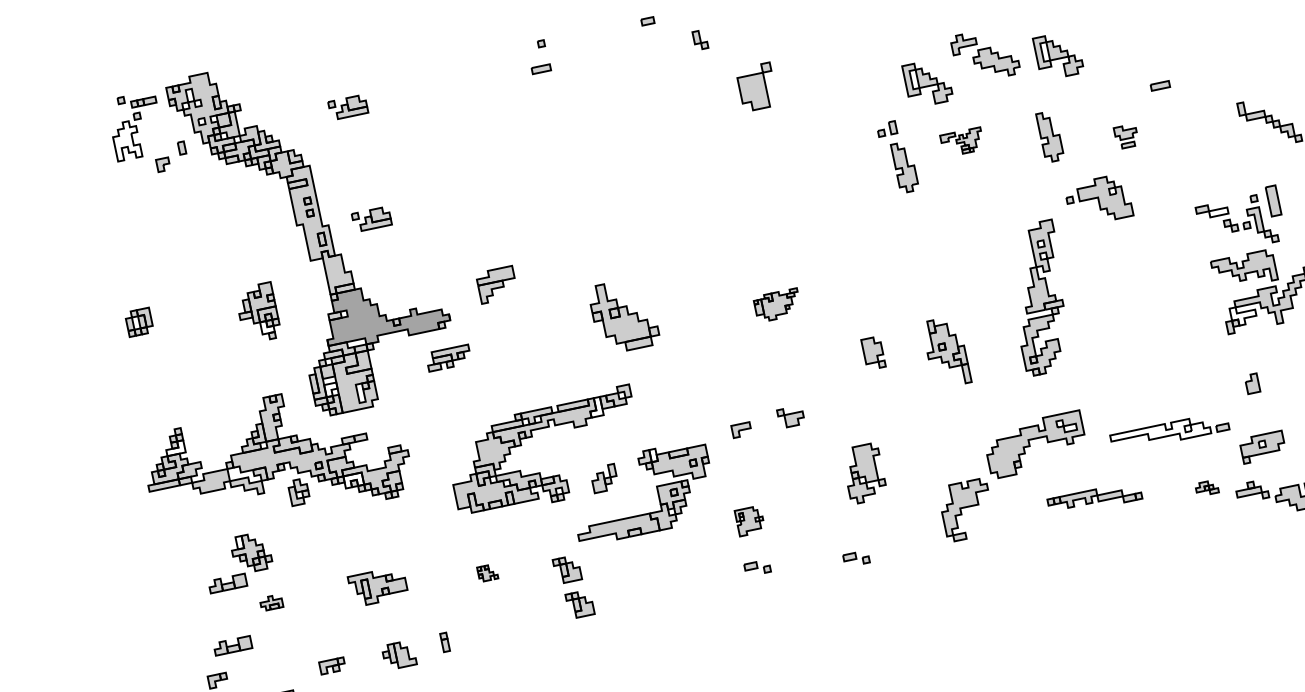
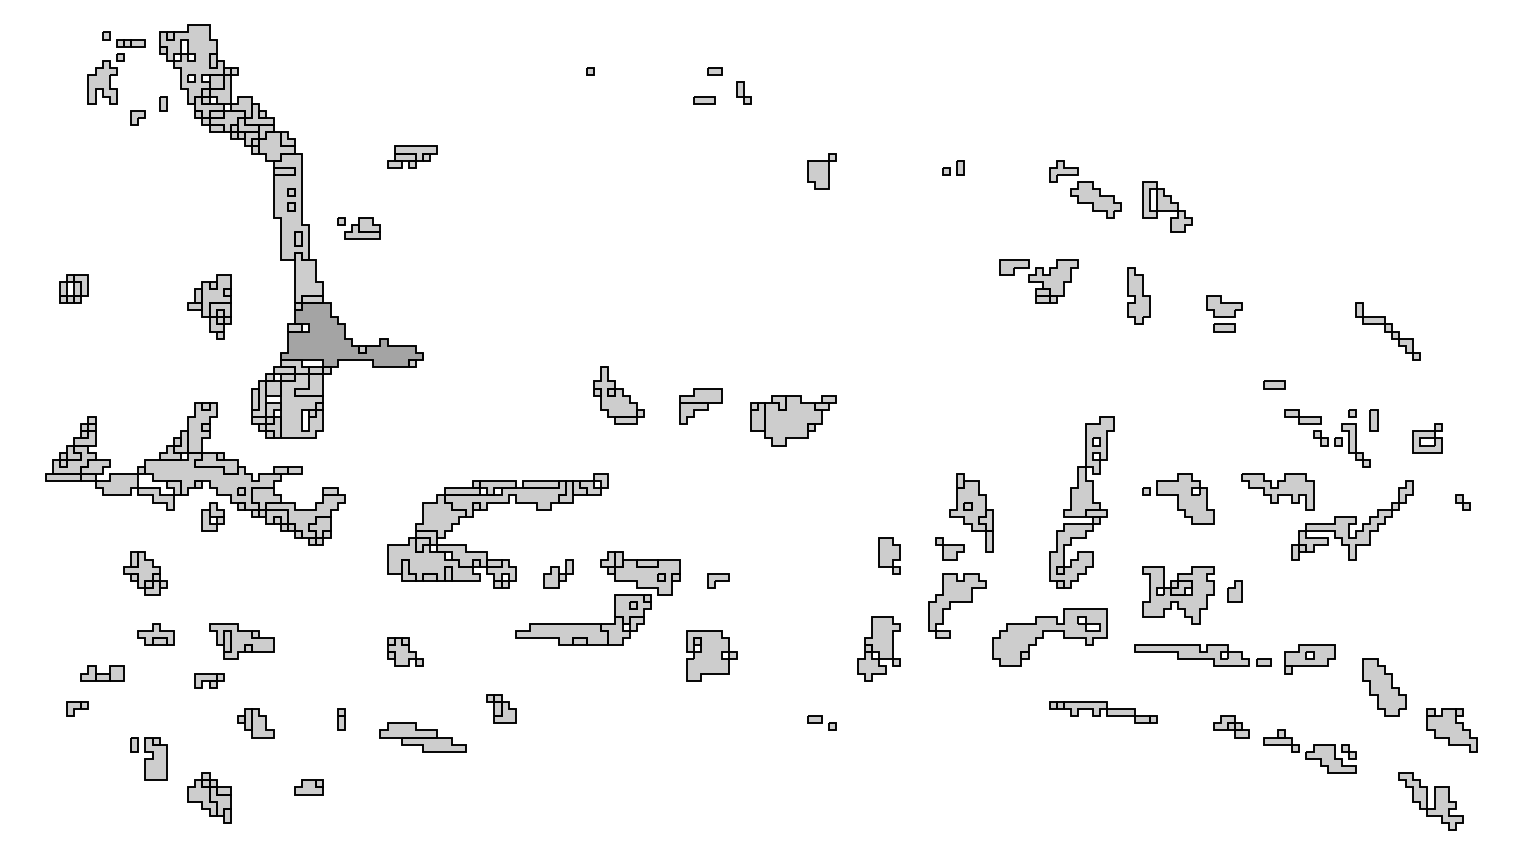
part: (700, 39) -> (743, 92), moved
part: (541, 69) -> (704, 100), moved
part: (927, 82) -> (1014, 206), removed
part: (1160, 85) -> (1274, 384), moved
part: (756, 87) -> (821, 171), size x0.71
part: (347, 107) -> (358, 97), removed
part: (886, 128) -> (953, 167), moved
part: (1126, 136) -> (1224, 313), size x1.43
fill: (126, 140) -> (102, 81), added
part: (961, 142) -> (1038, 281), size x1.67
part: (904, 166) -> (968, 295), removed
part: (1098, 200) -> (1178, 498), moved
part: (1273, 200) -> (1373, 420), size x0.62
fill: (1218, 212) -> (1309, 420), added
part: (1244, 270) -> (1277, 491), moved
part: (496, 285) -> (700, 406), moved
part: (1039, 298) -> (1081, 502), moved
part: (777, 305) -> (793, 420), size x1.67
part: (623, 315) -> (618, 395), size x0.71
fill: (1243, 315) -> (1313, 541), added
fill: (267, 327) -> (216, 324), added
part: (873, 352) -> (889, 555), moved
part: (448, 357) -> (412, 156), moved
part: (1251, 383) -> (1234, 591), moved
part: (1138, 385) -> (1178, 595), added
fill: (331, 389) -> (273, 409), added
fill: (595, 406) -> (565, 491), added
part: (790, 416) -> (949, 548), moved
part: (741, 429) -> (718, 580), moved
fill: (1160, 434) -> (1192, 655), added
part: (1262, 447) -> (1309, 659), moved
fill: (175, 448) -> (84, 438), added
fill: (653, 455) -> (618, 559), added
part: (863, 473) -> (878, 648), moved
fill: (353, 480) -> (276, 516), added
part: (1206, 487) -> (1231, 726), size x1.43
part: (967, 509) -> (957, 605), moved
part: (749, 520) -> (711, 655), size x1.67
fill: (239, 542) -> (134, 559), added
part: (756, 567) -> (708, 709), removed
part: (567, 569) -> (495, 666), removed
part: (487, 572) -> (405, 651), size x1.67
part: (227, 583) -> (111, 602), removed
part: (378, 586) -> (241, 641), moved
part: (271, 602) -> (155, 634), size x1.43
part: (517, 642) -> (422, 737), added
part: (398, 655) -> (255, 723), moved
part: (332, 665) -> (209, 680), moved

